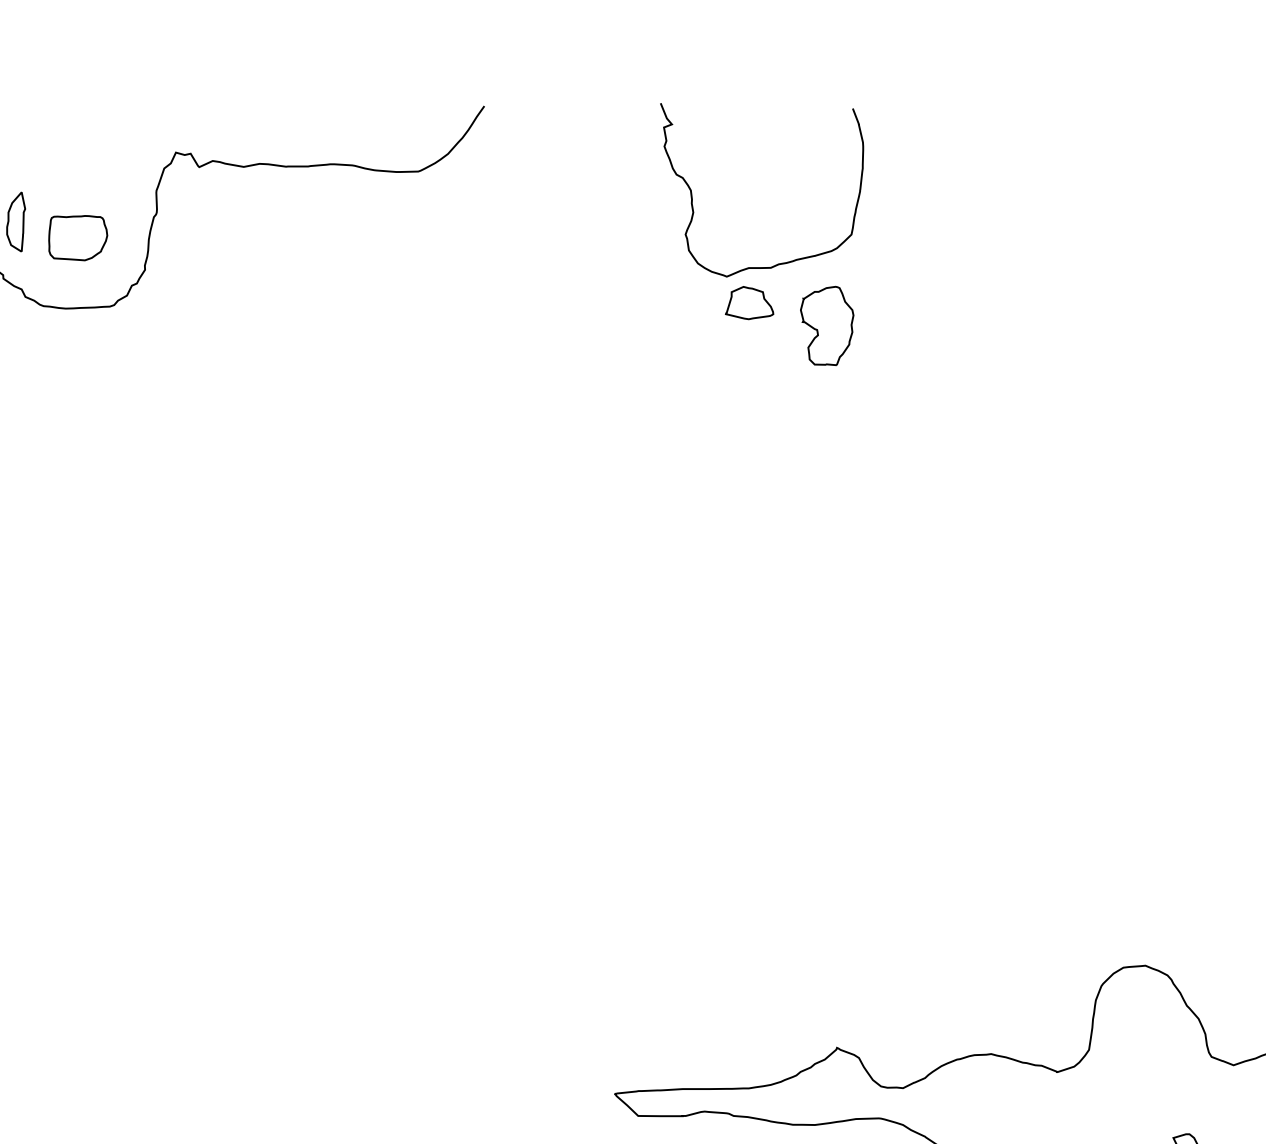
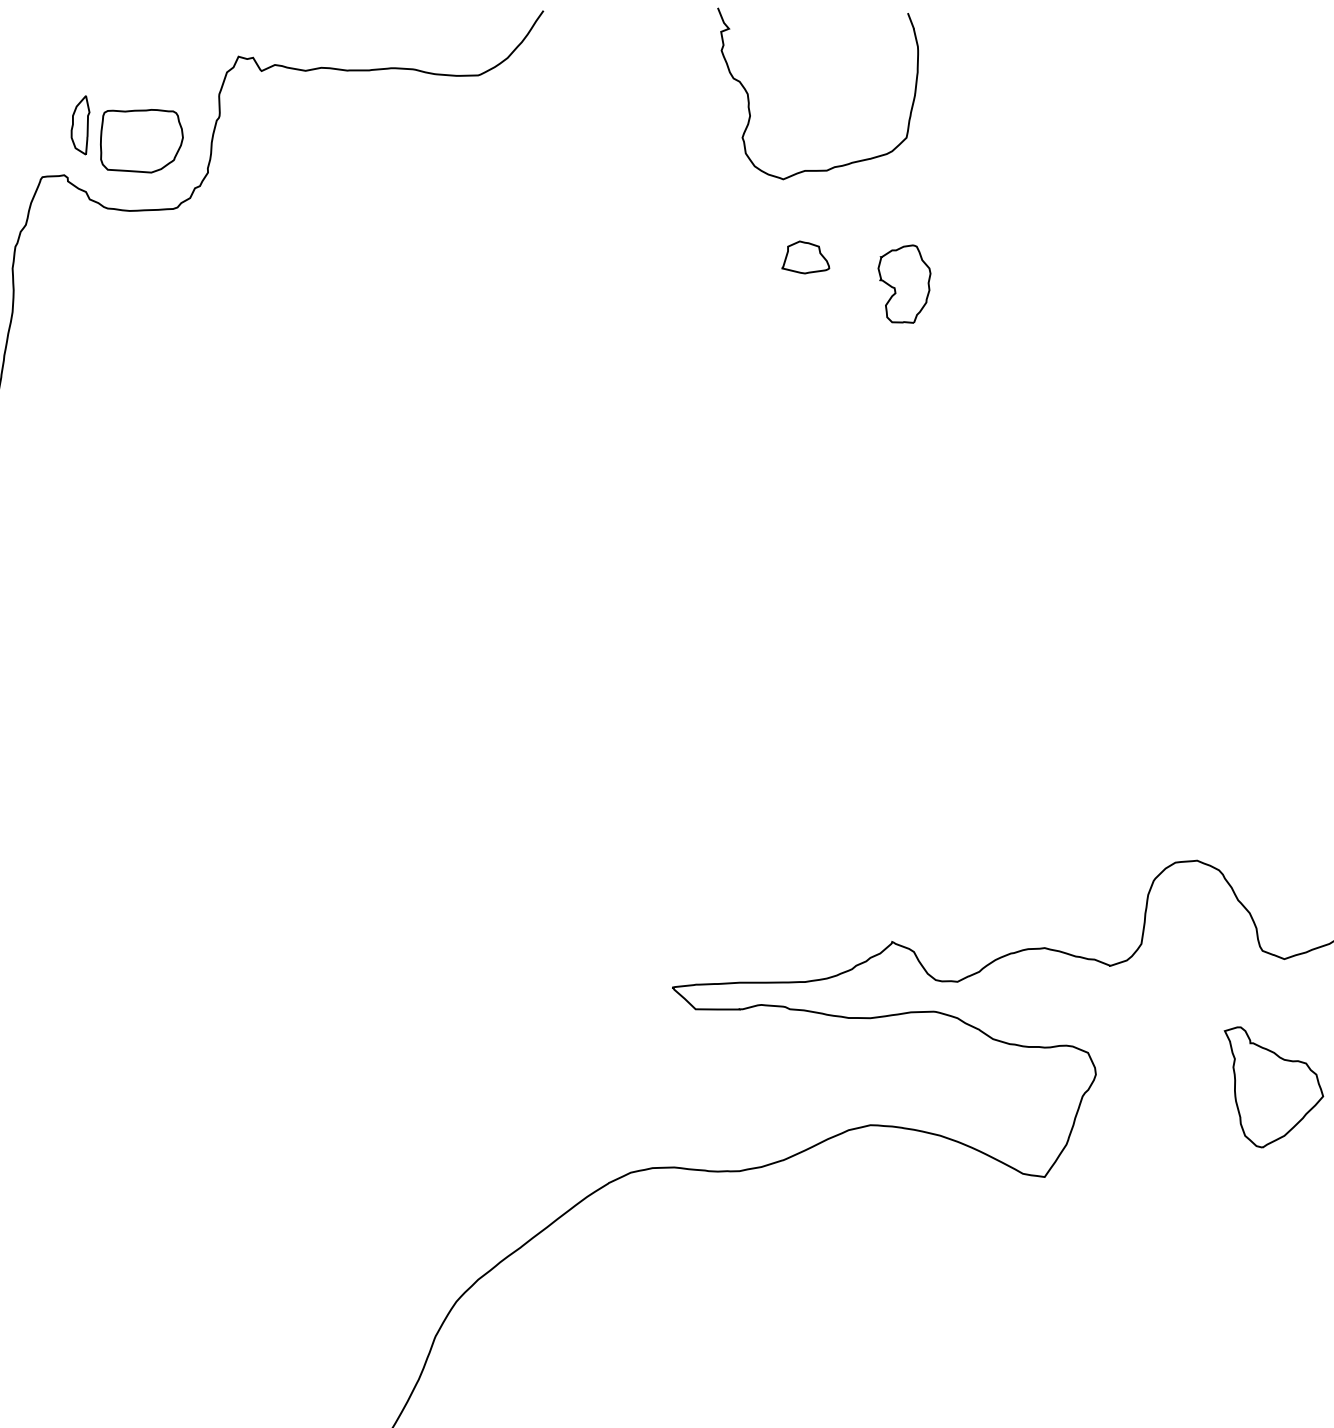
part: (77, 238) -> (141, 141), size x1.43
part: (749, 303) -> (805, 257), moved
part: (827, 325) -> (904, 283), moved

